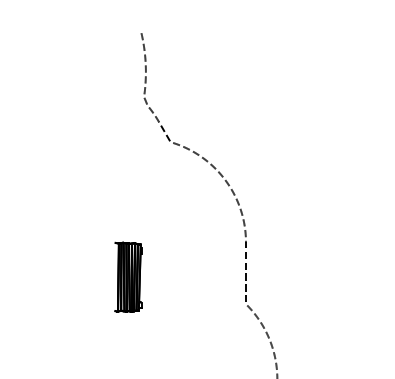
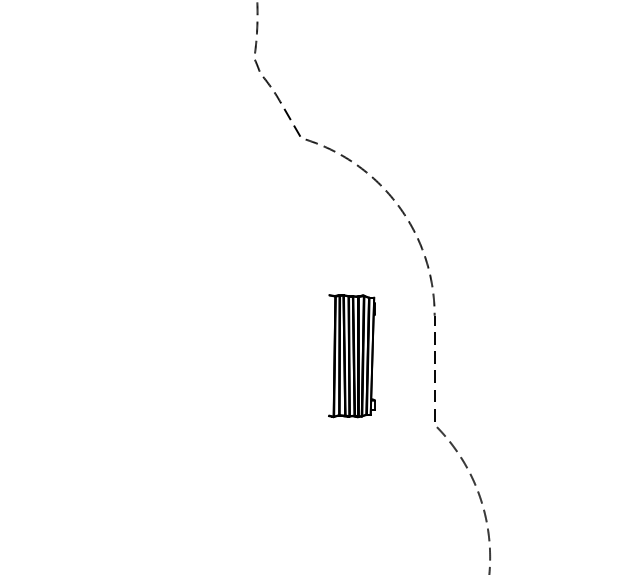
part: (128, 276) -> (352, 354), moved

